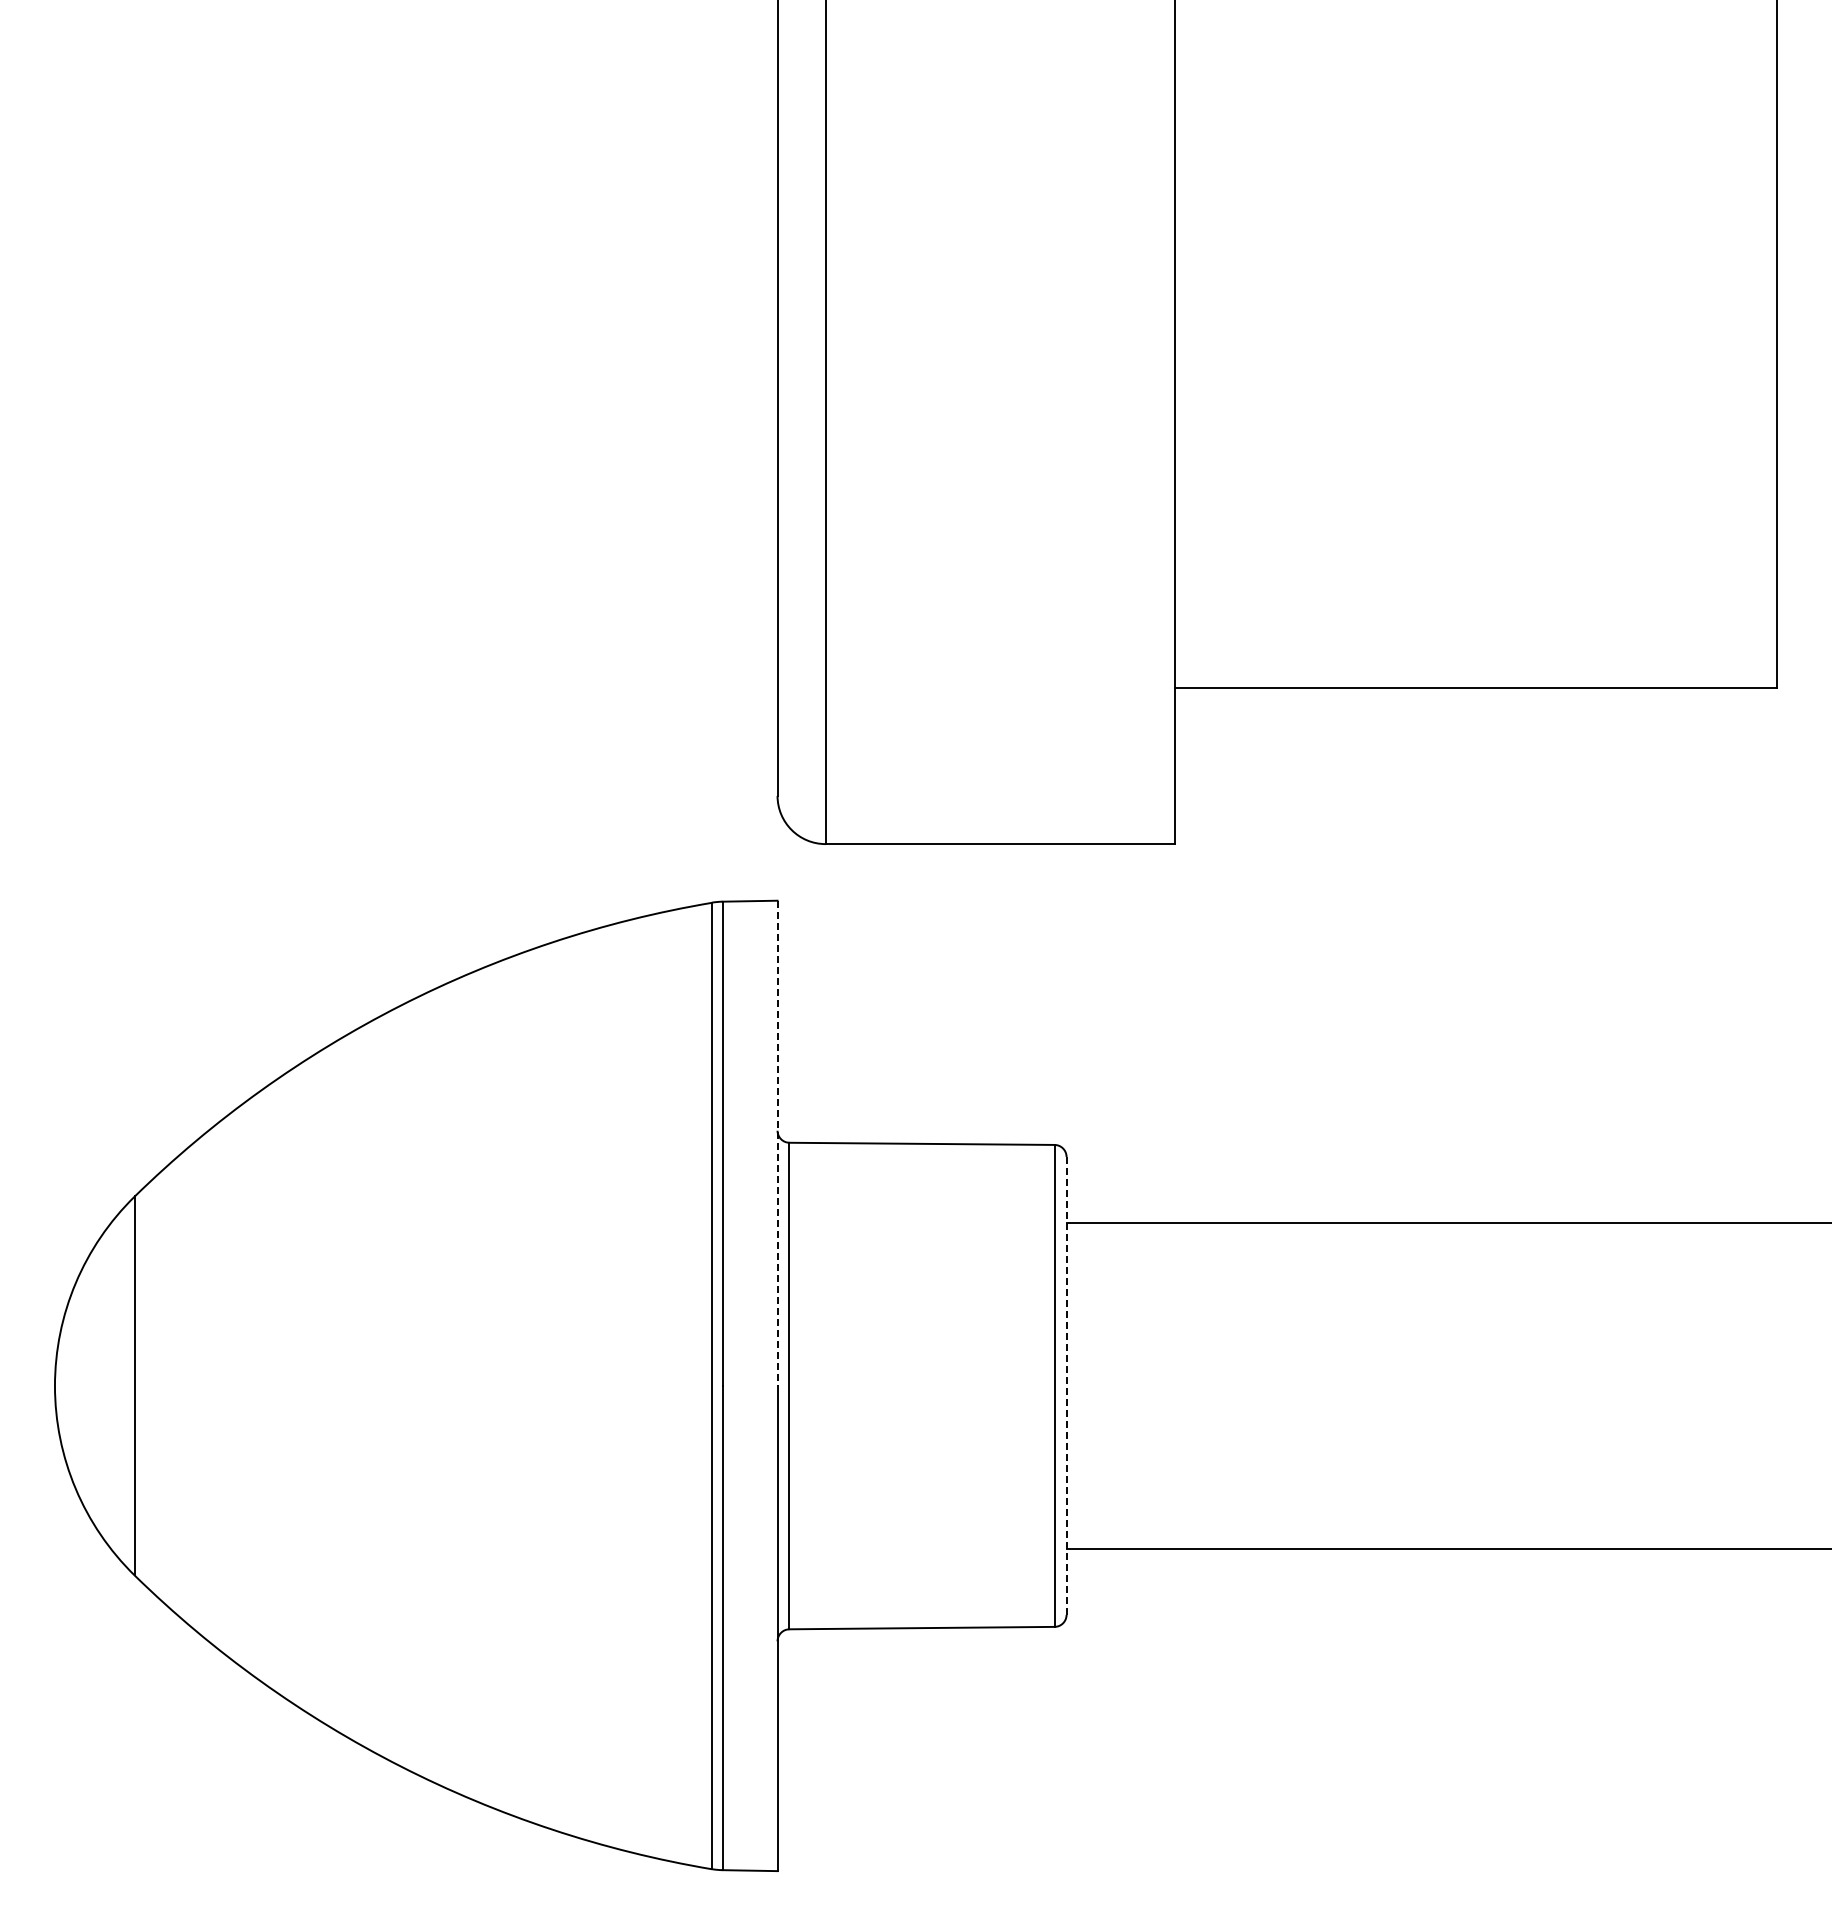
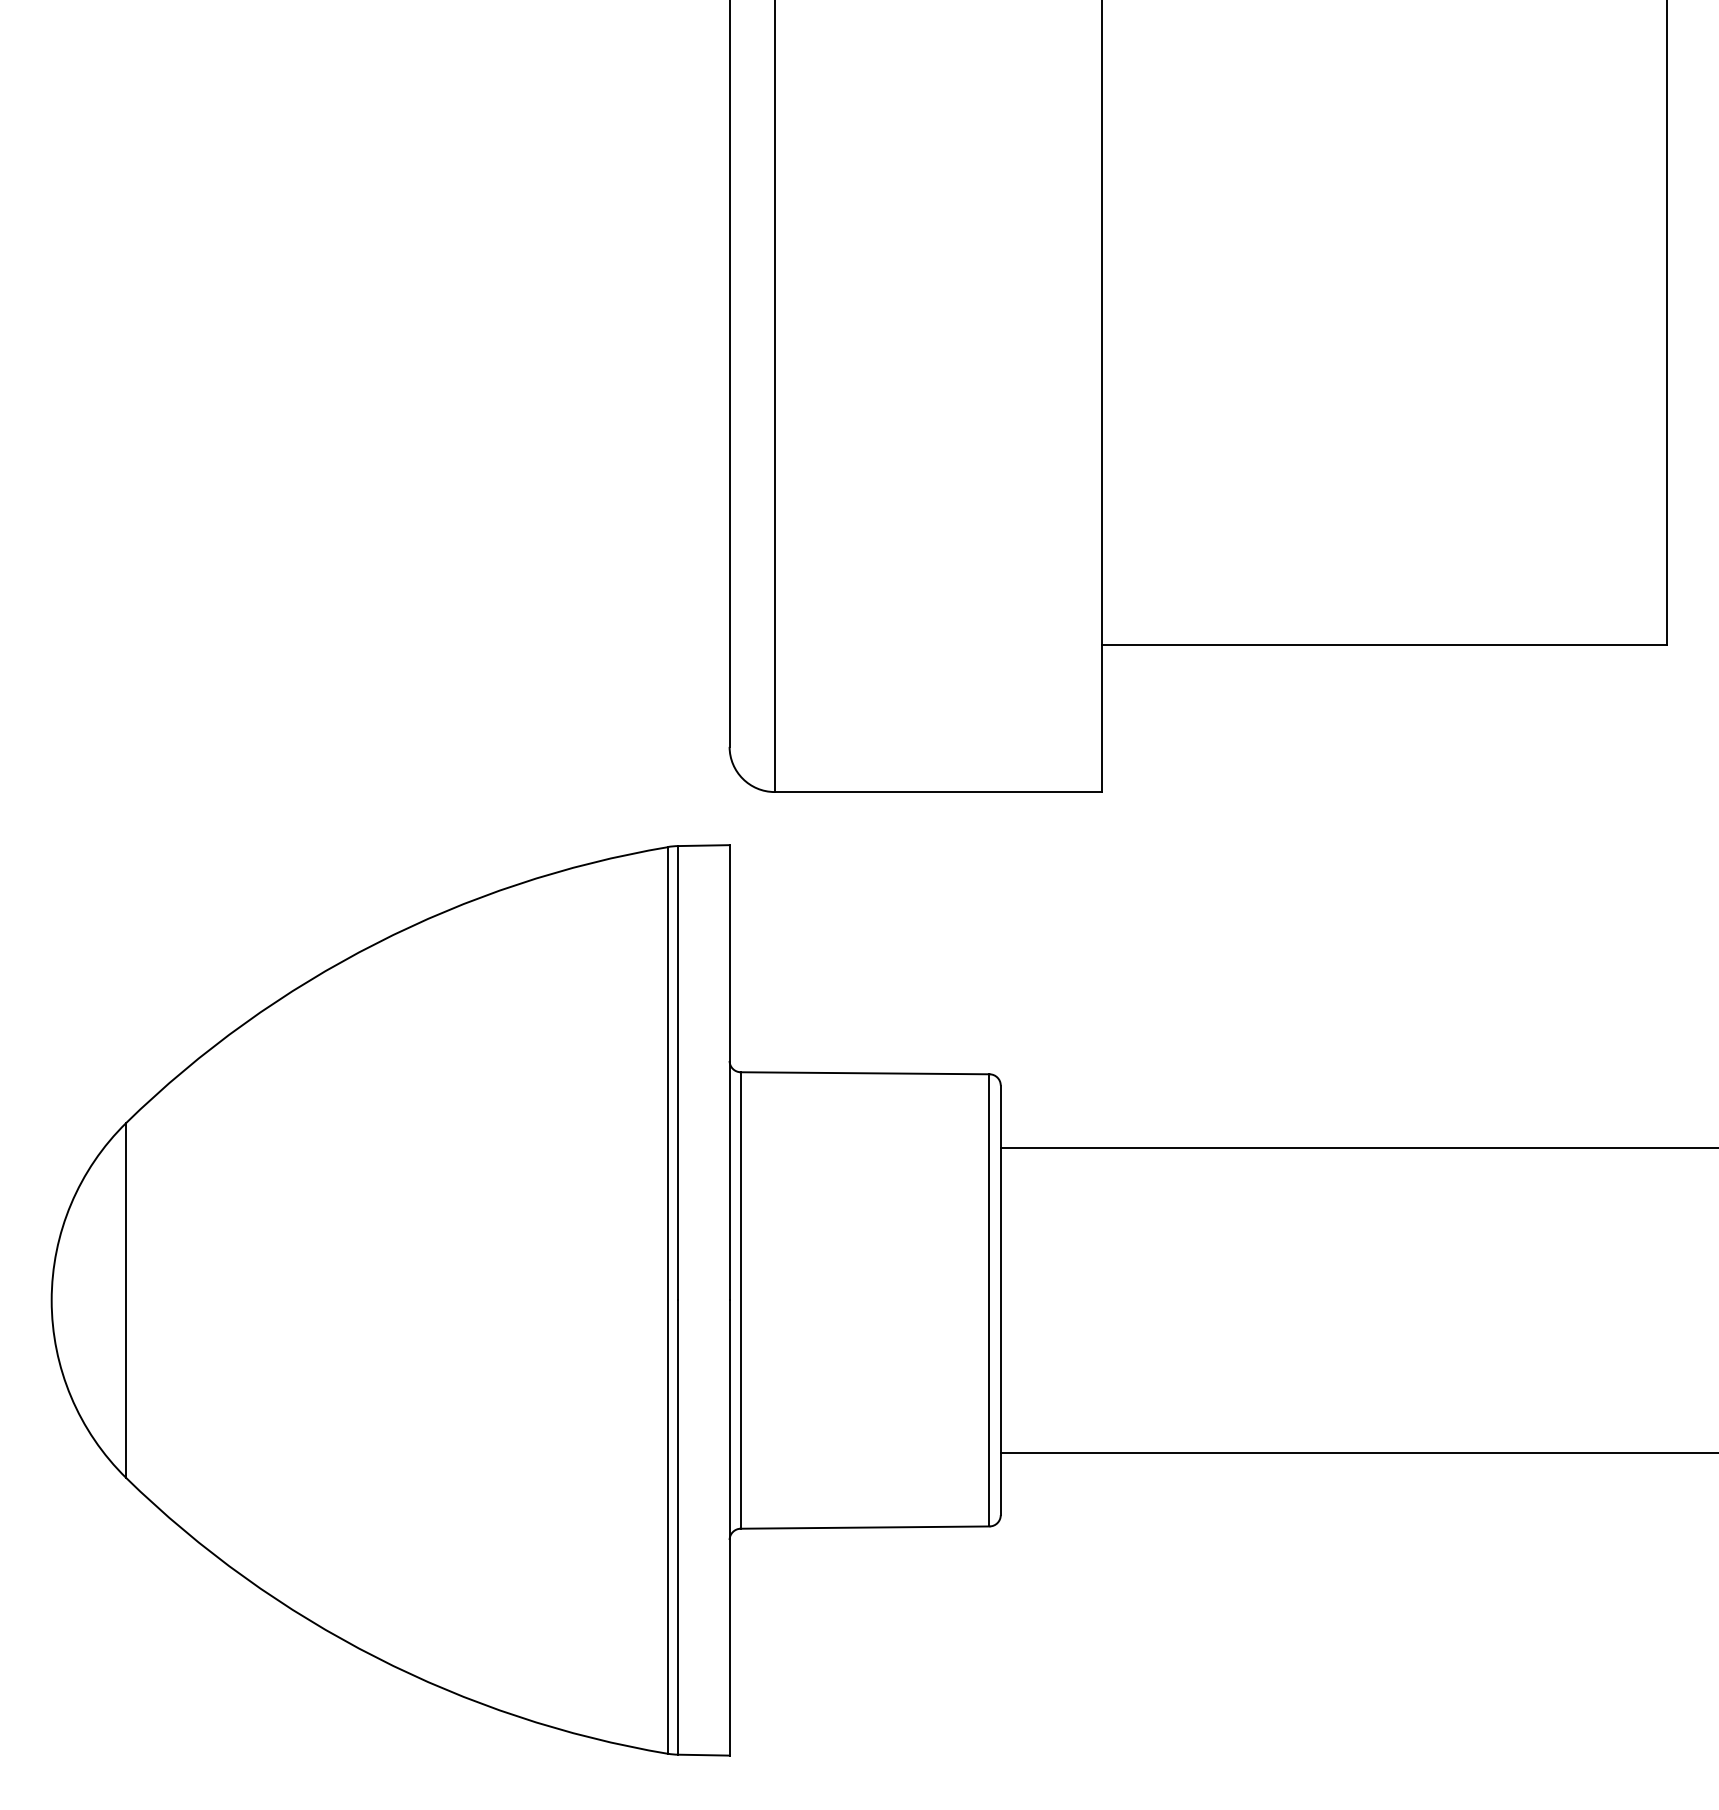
line: (777, 1143) -> (729, 1072), dashed -> solid
line: (1066, 1385) -> (1000, 1299), dashed -> solid

